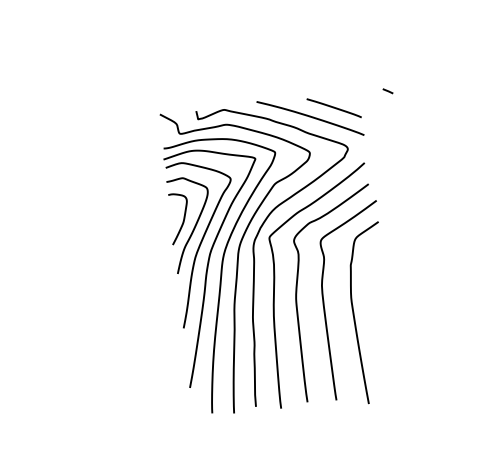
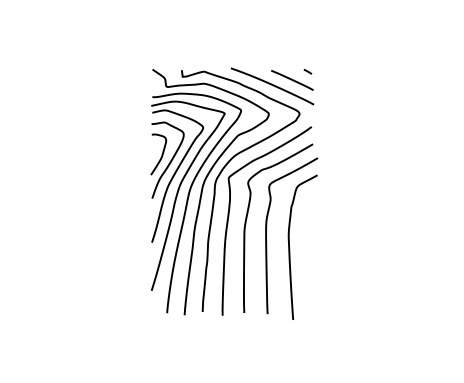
line: (387, 91) -> (307, 71), moved

